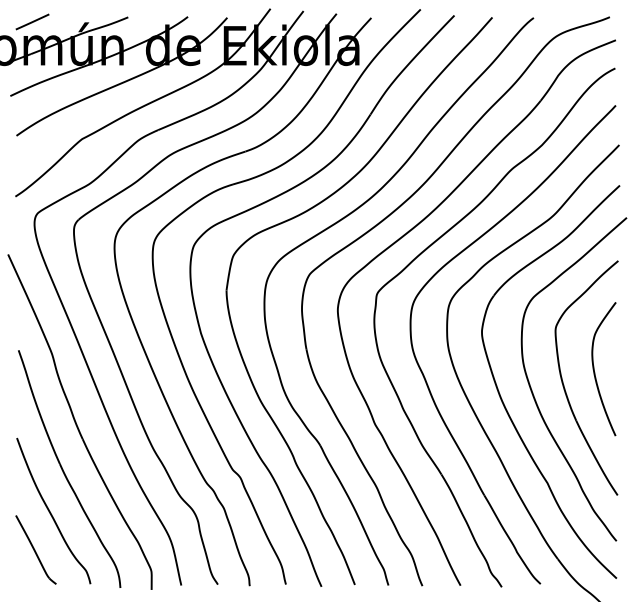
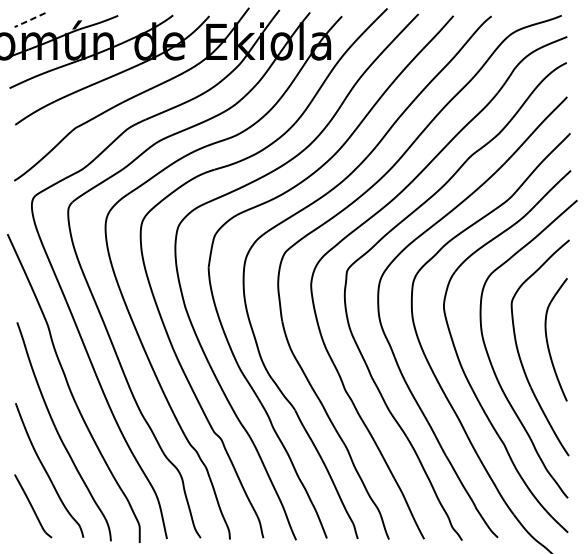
line: (31, 22) -> (29, 20), solid -> dashed

